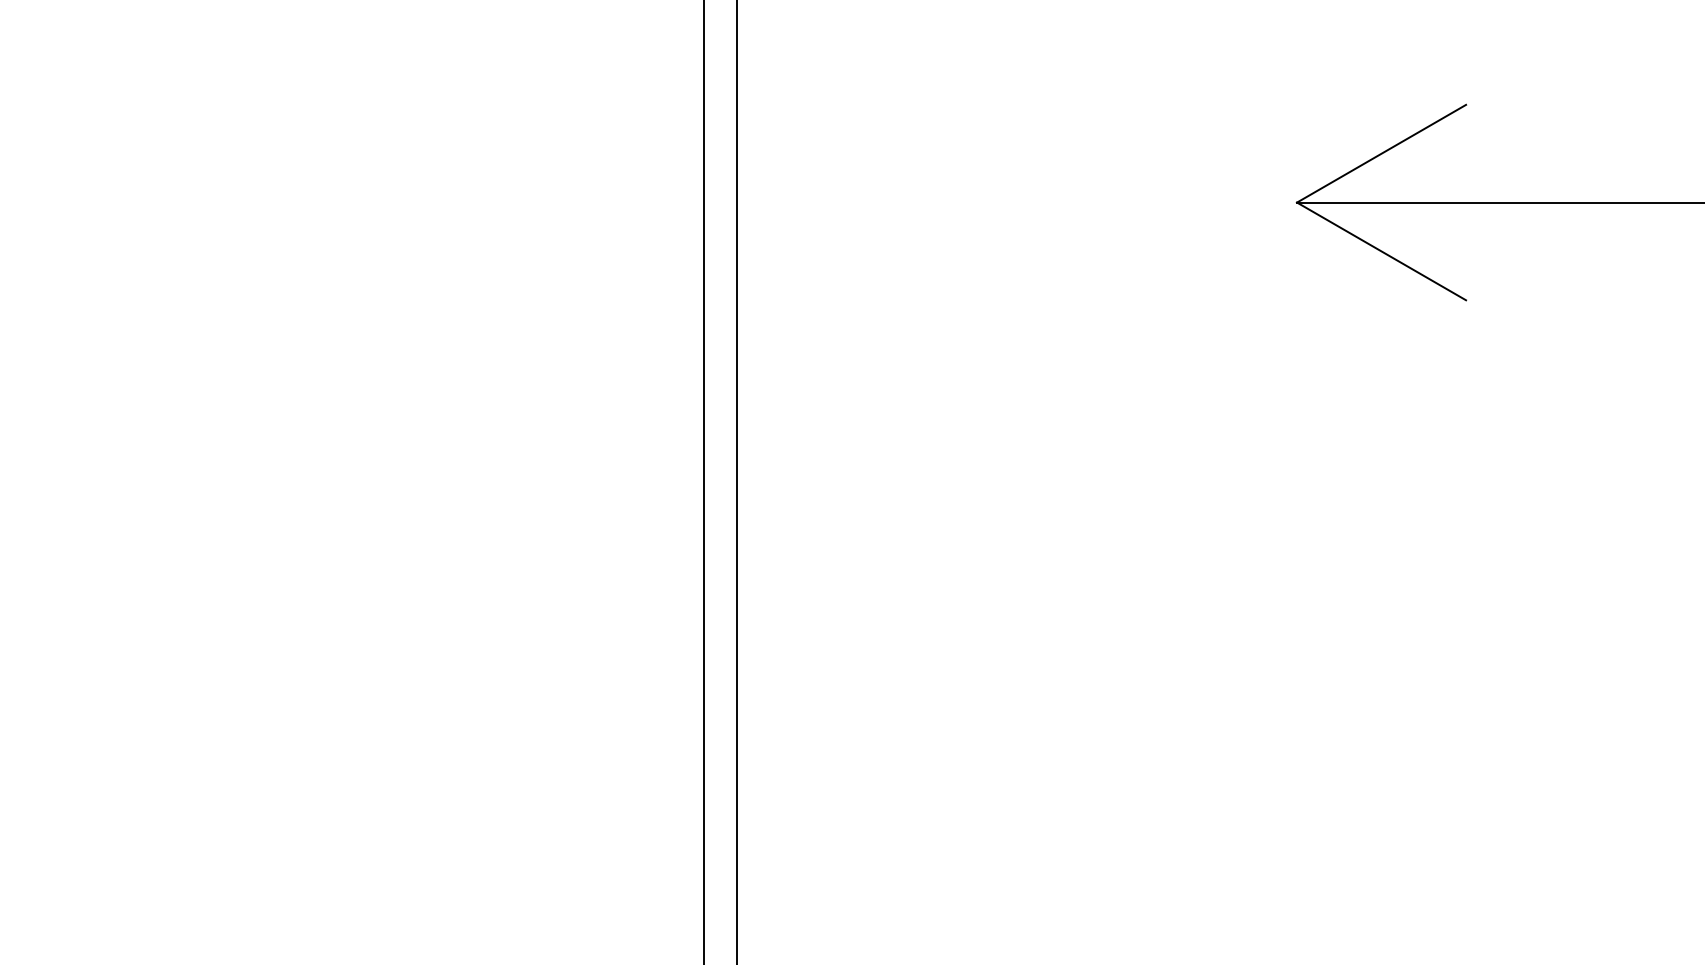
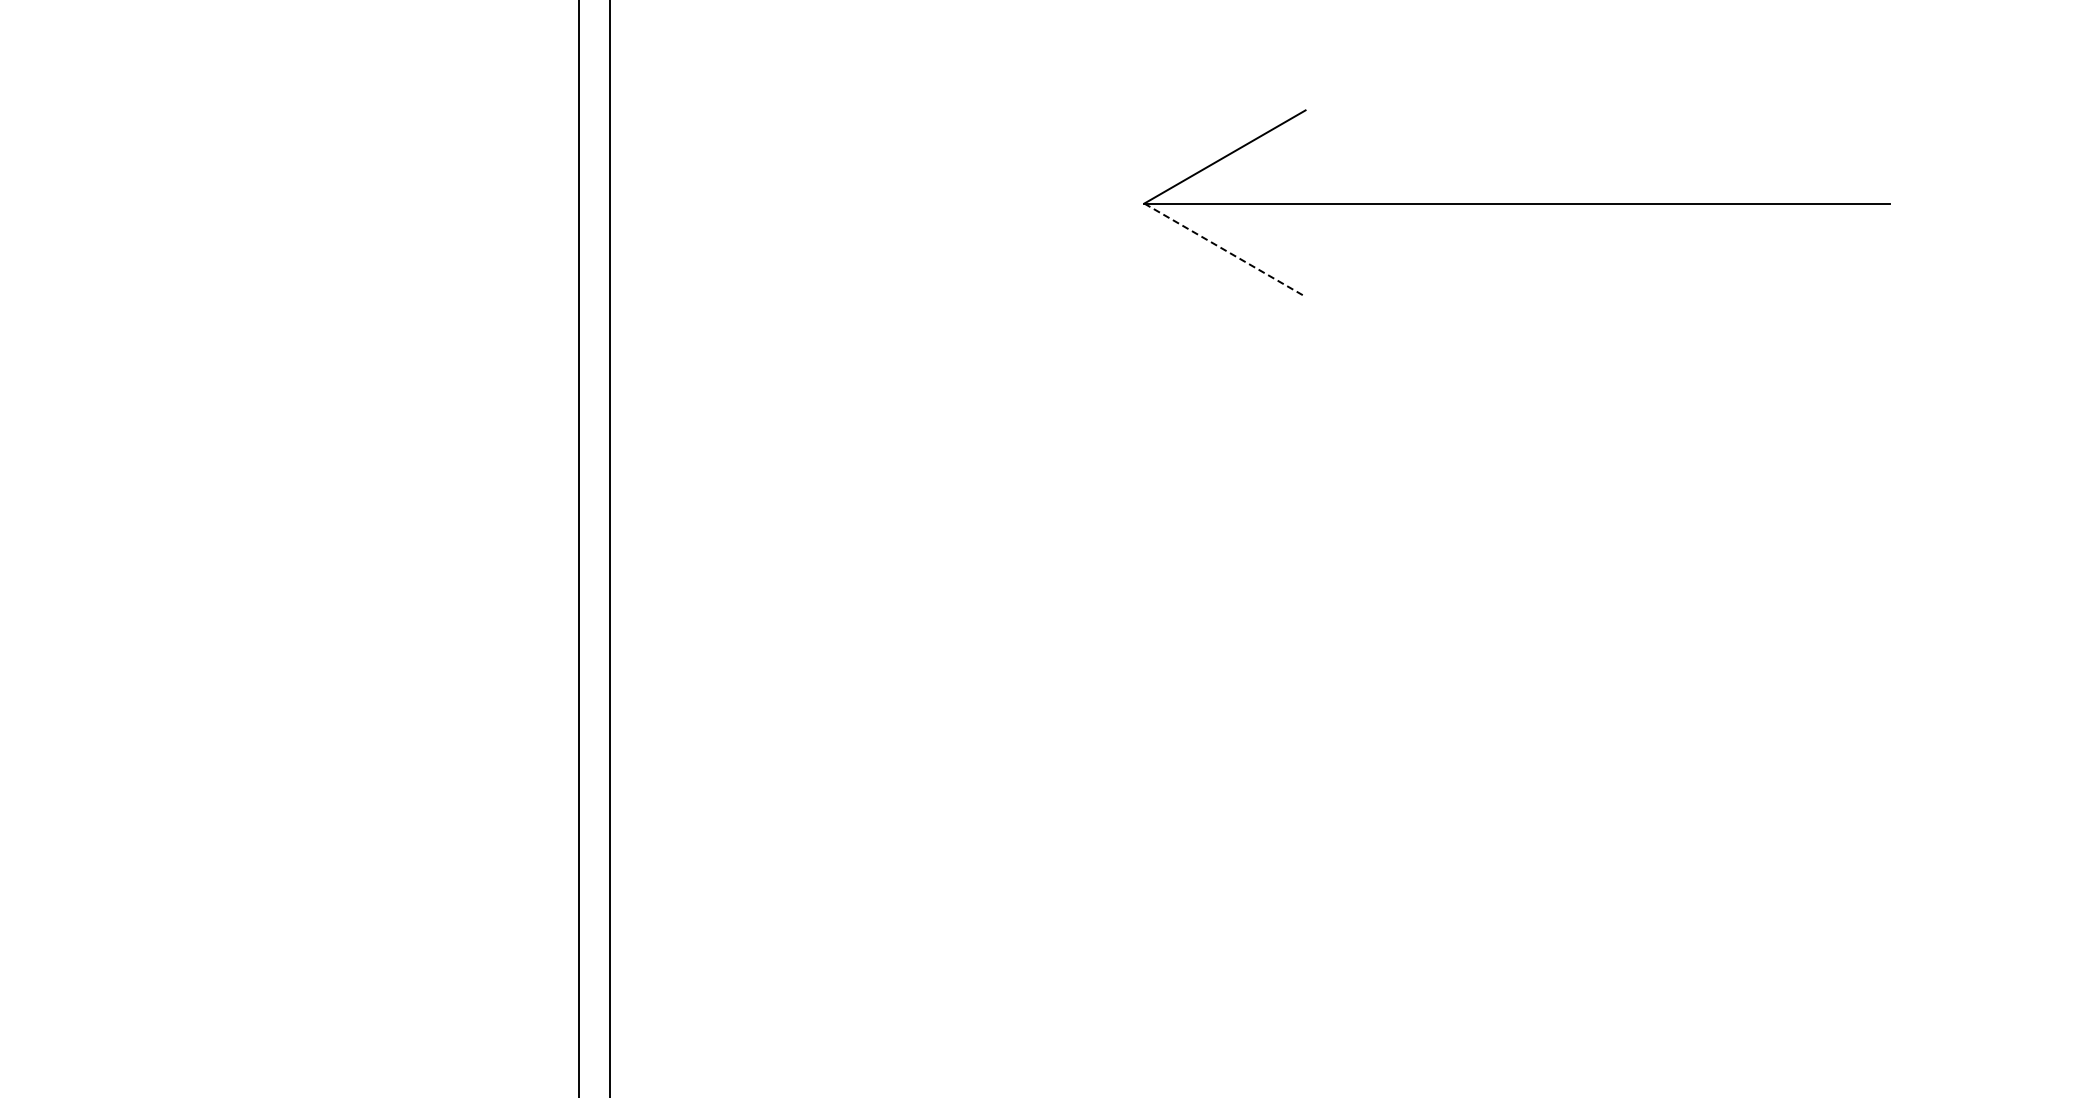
line: (1382, 251) -> (1225, 250), solid -> dashed

